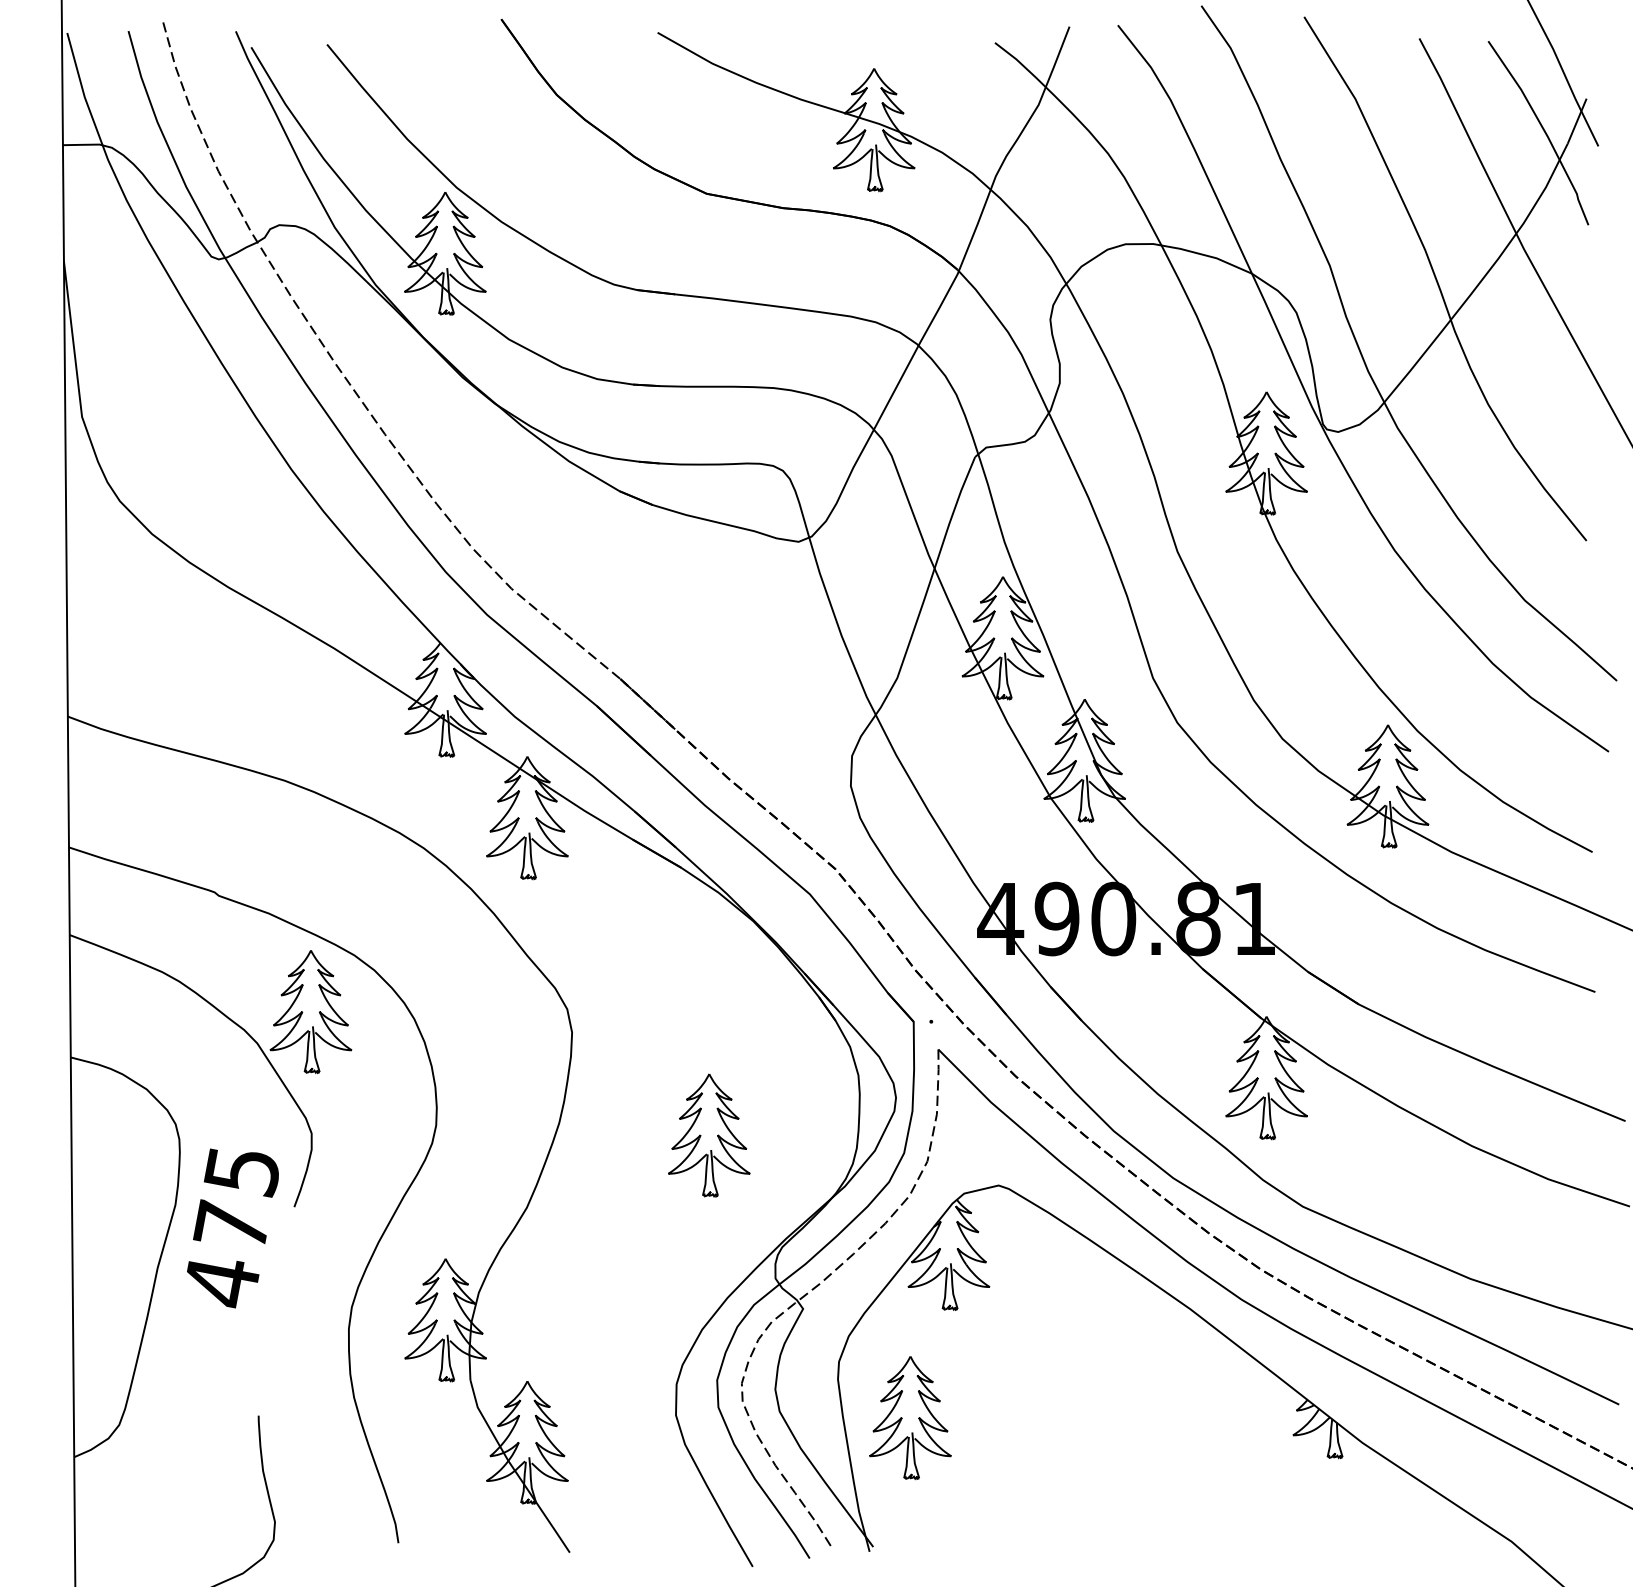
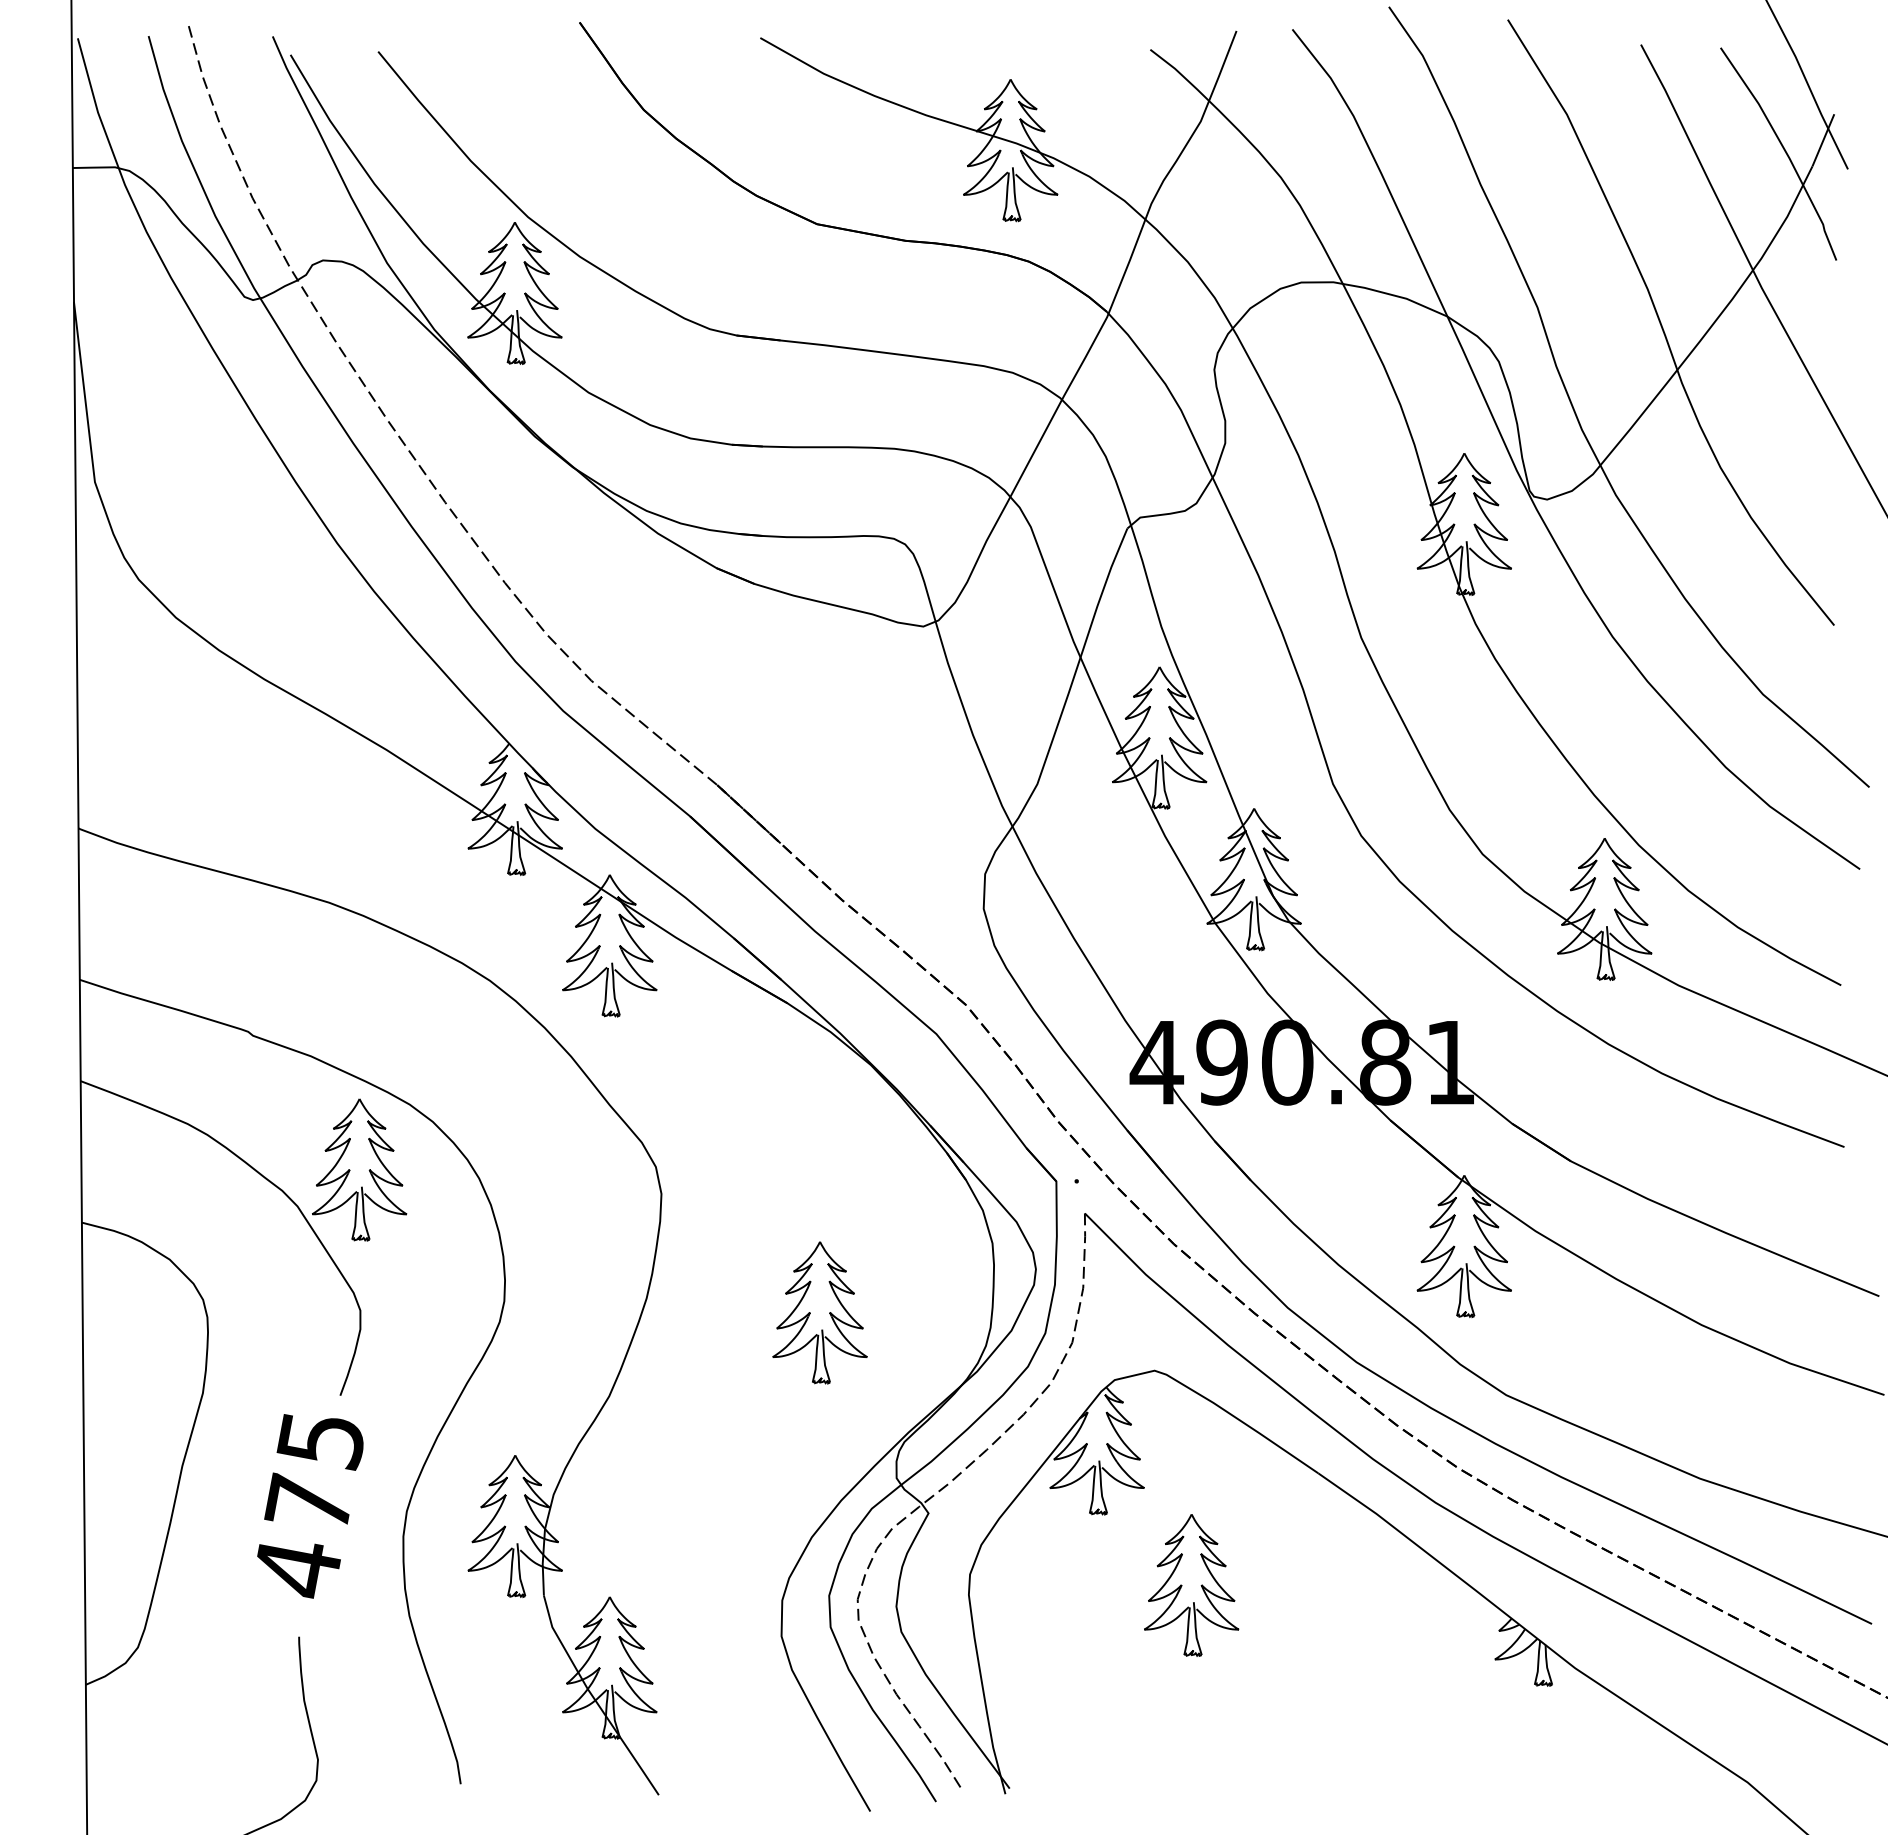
text: (233, 1228) -> (310, 1506), moved
part: (910, 1418) -> (1191, 1585), moved

